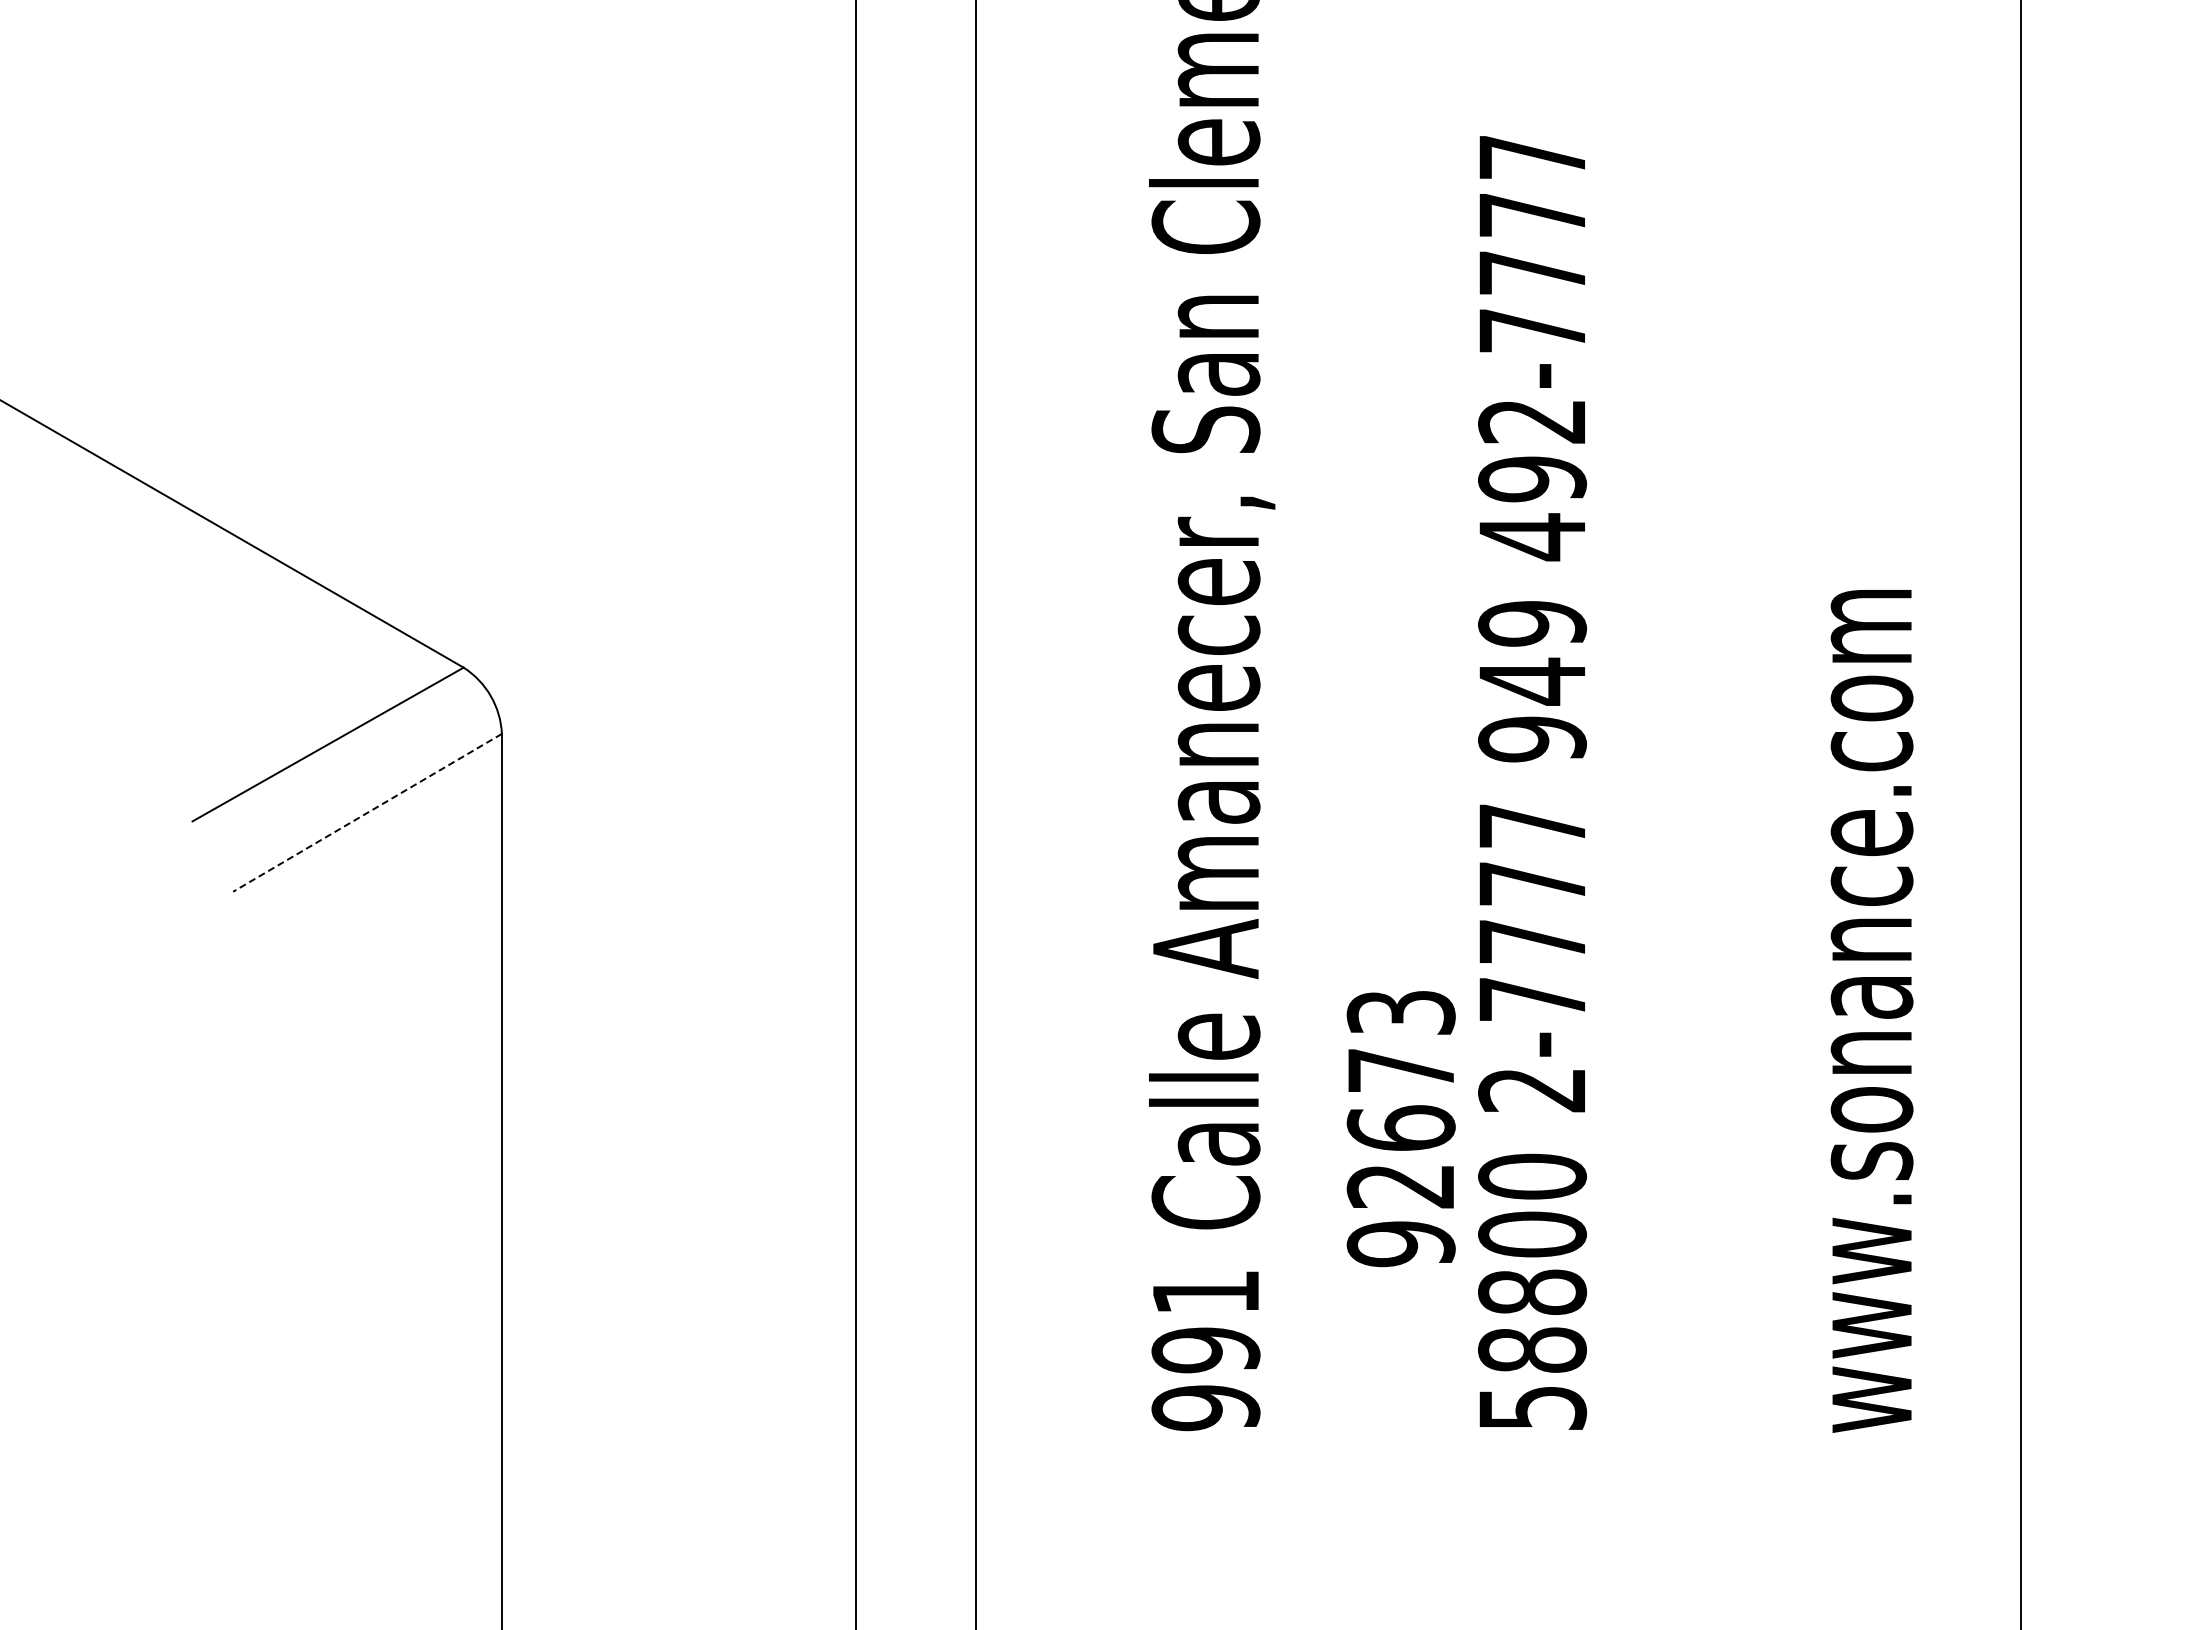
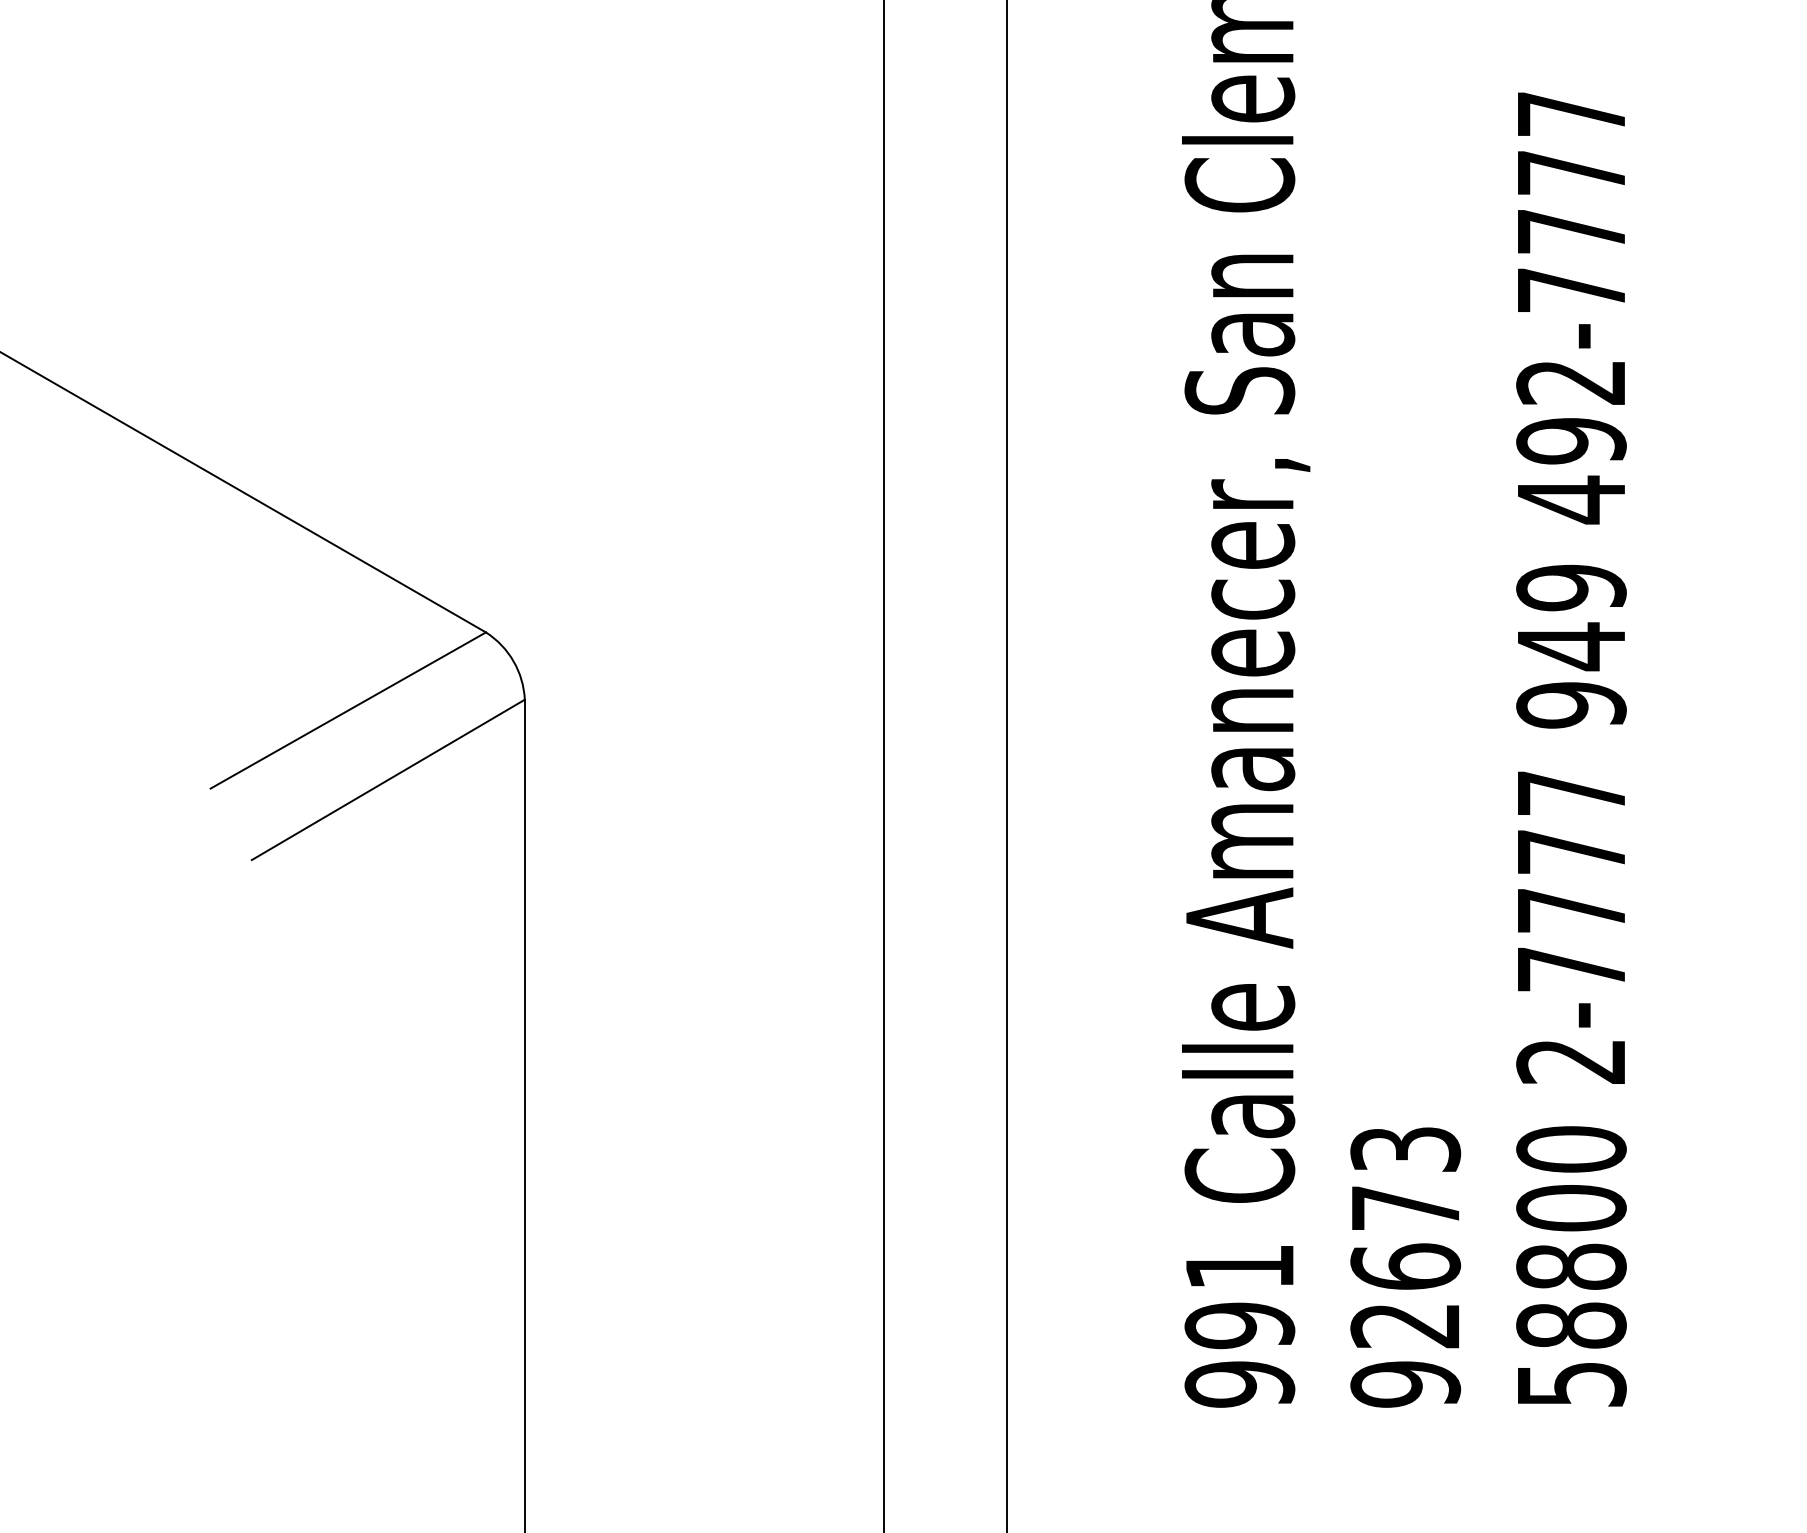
line: (367, 812) -> (388, 779), dashed -> solid
text: (1400, 1129) -> (1404, 1268), moved

